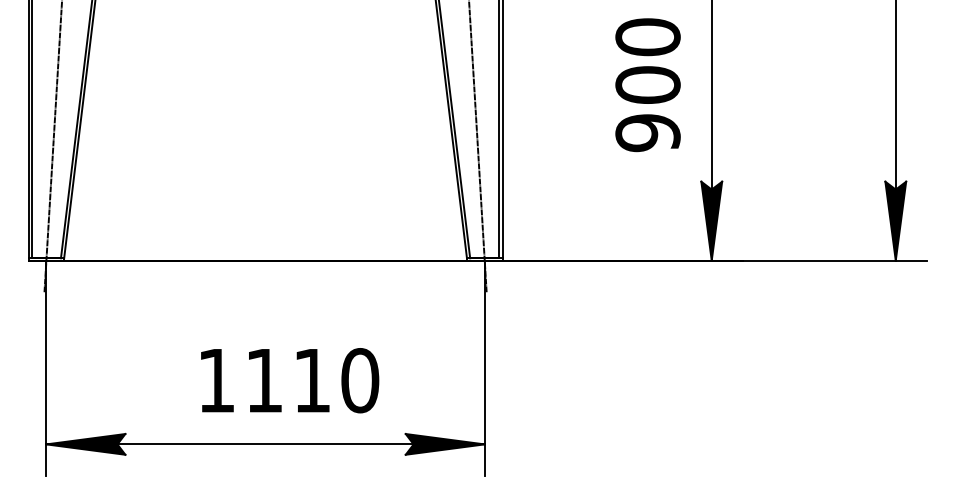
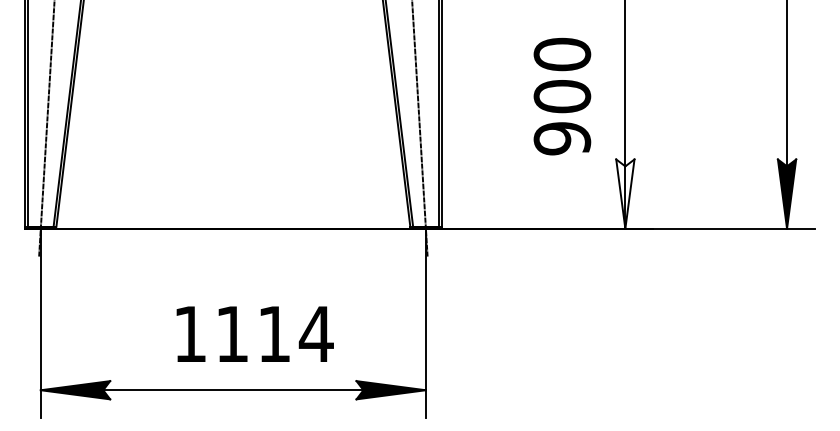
text: (648, 85) -> (562, 96), moved
fill: (711, 220) -> (625, 193), removed
text: (359, 379) -> (315, 333), 1110 -> 1114

